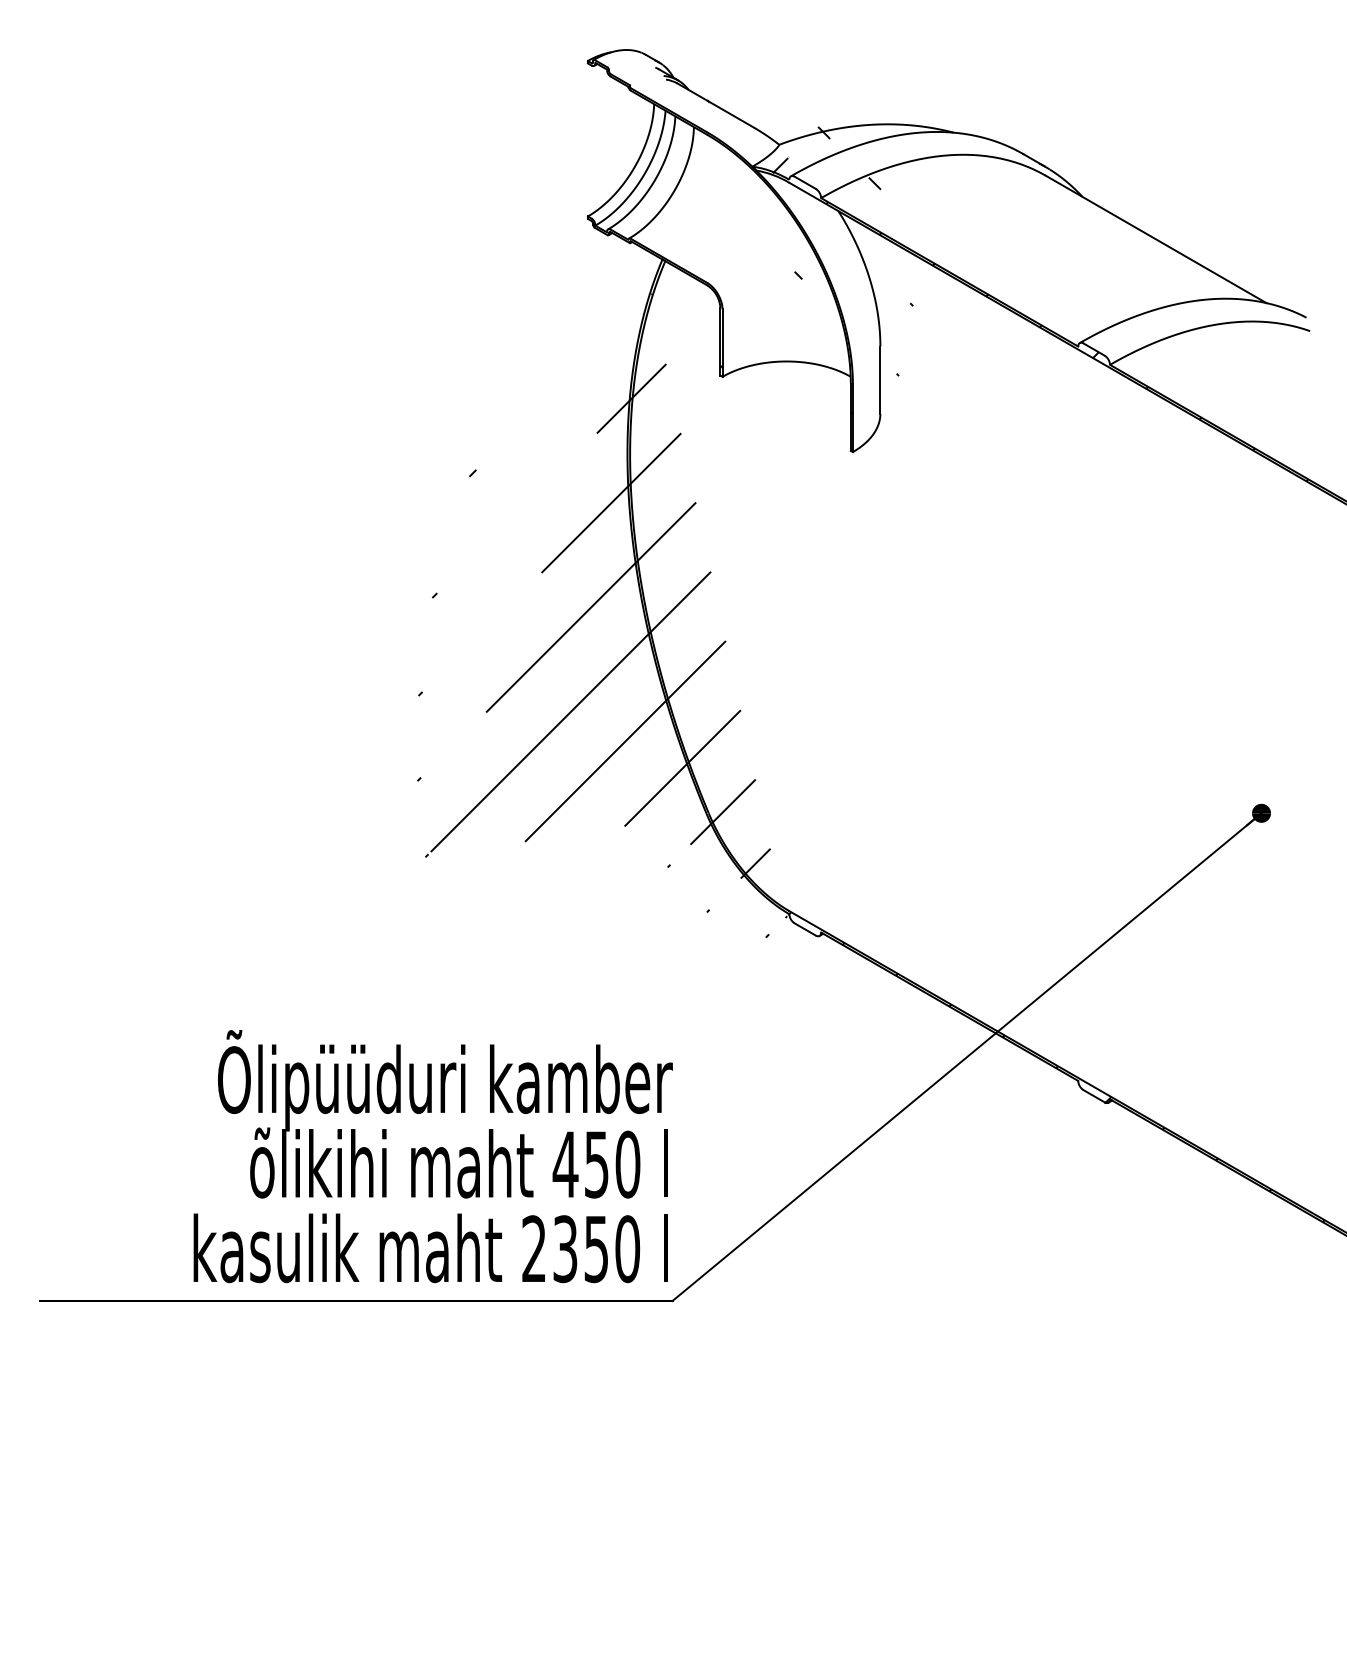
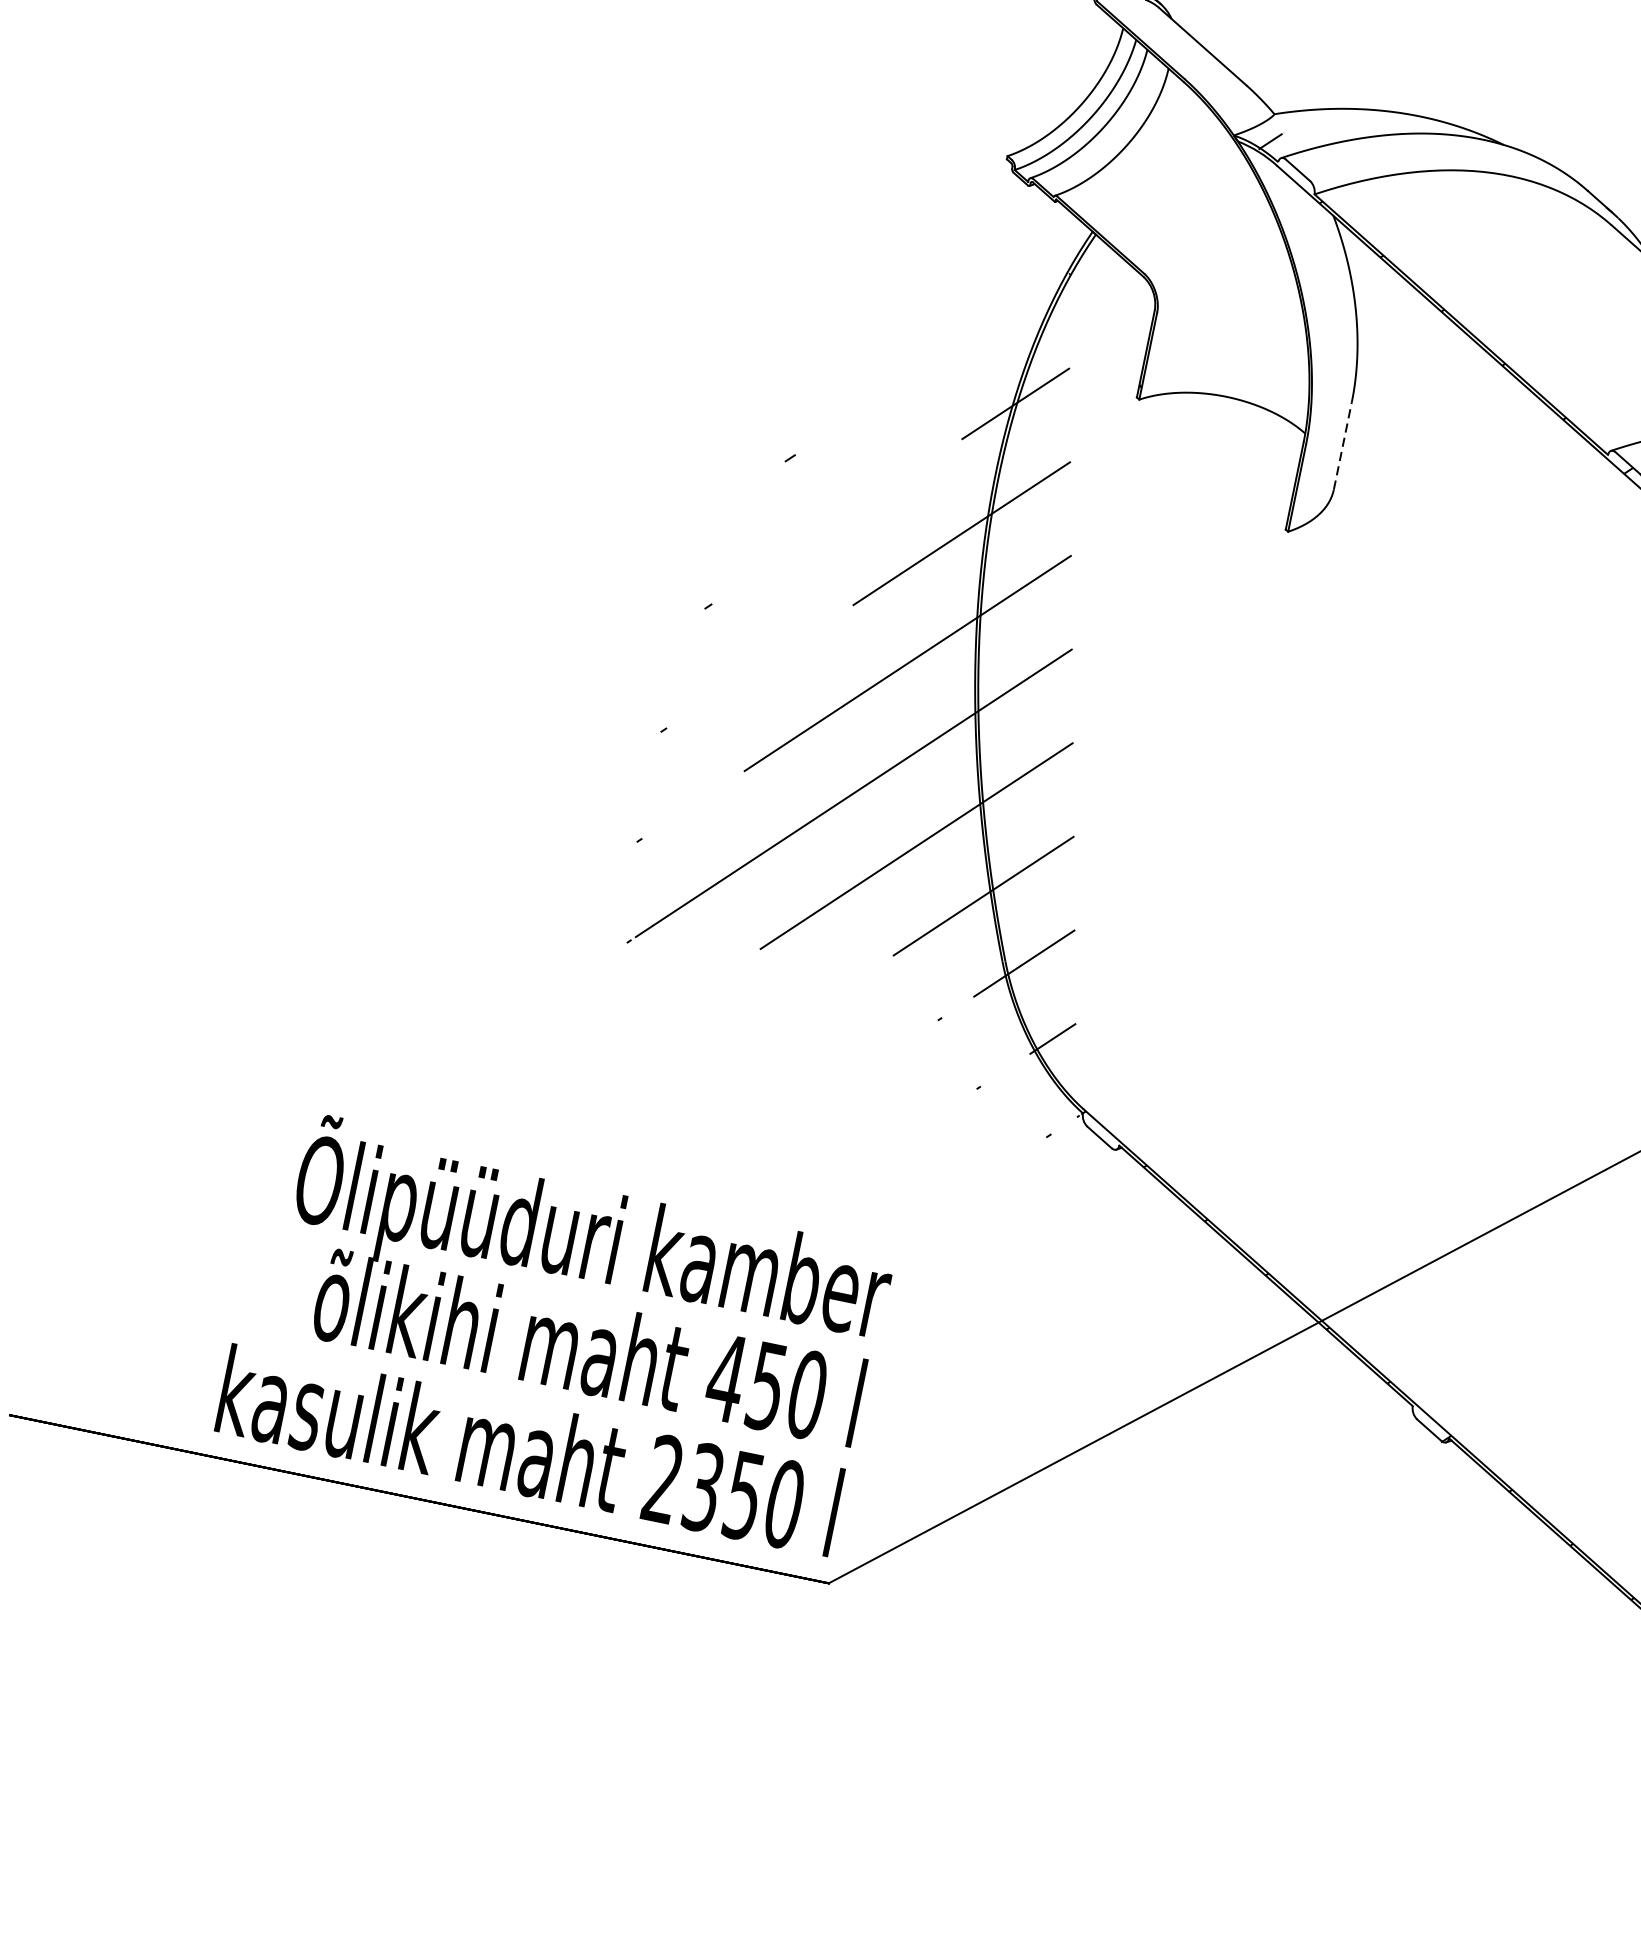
hatch: (810, 257) -> (1284, 268), removed
line: (880, 380) -> (1342, 446), solid -> dashed

